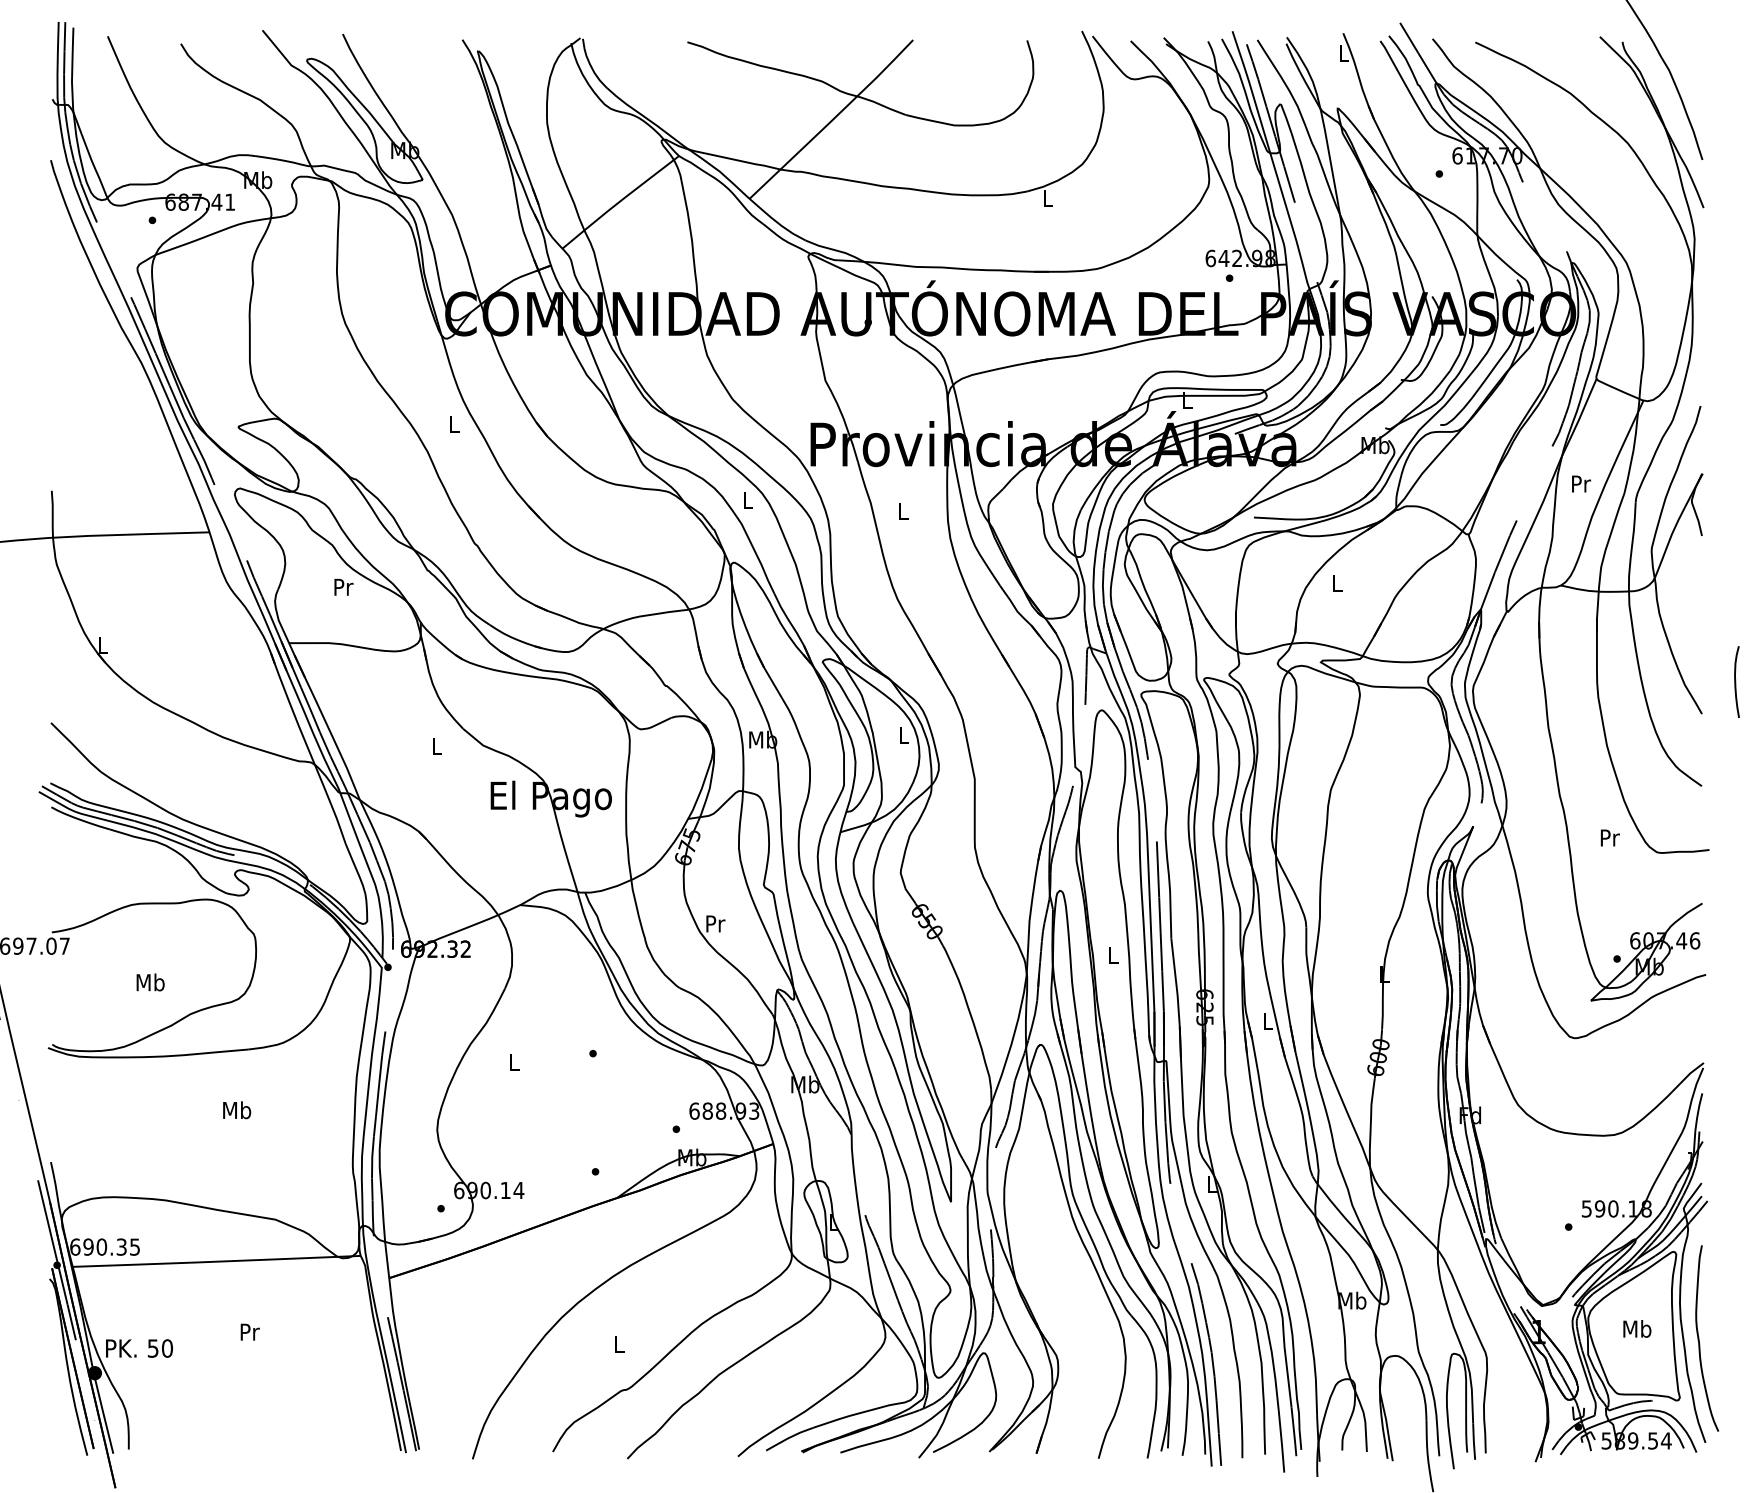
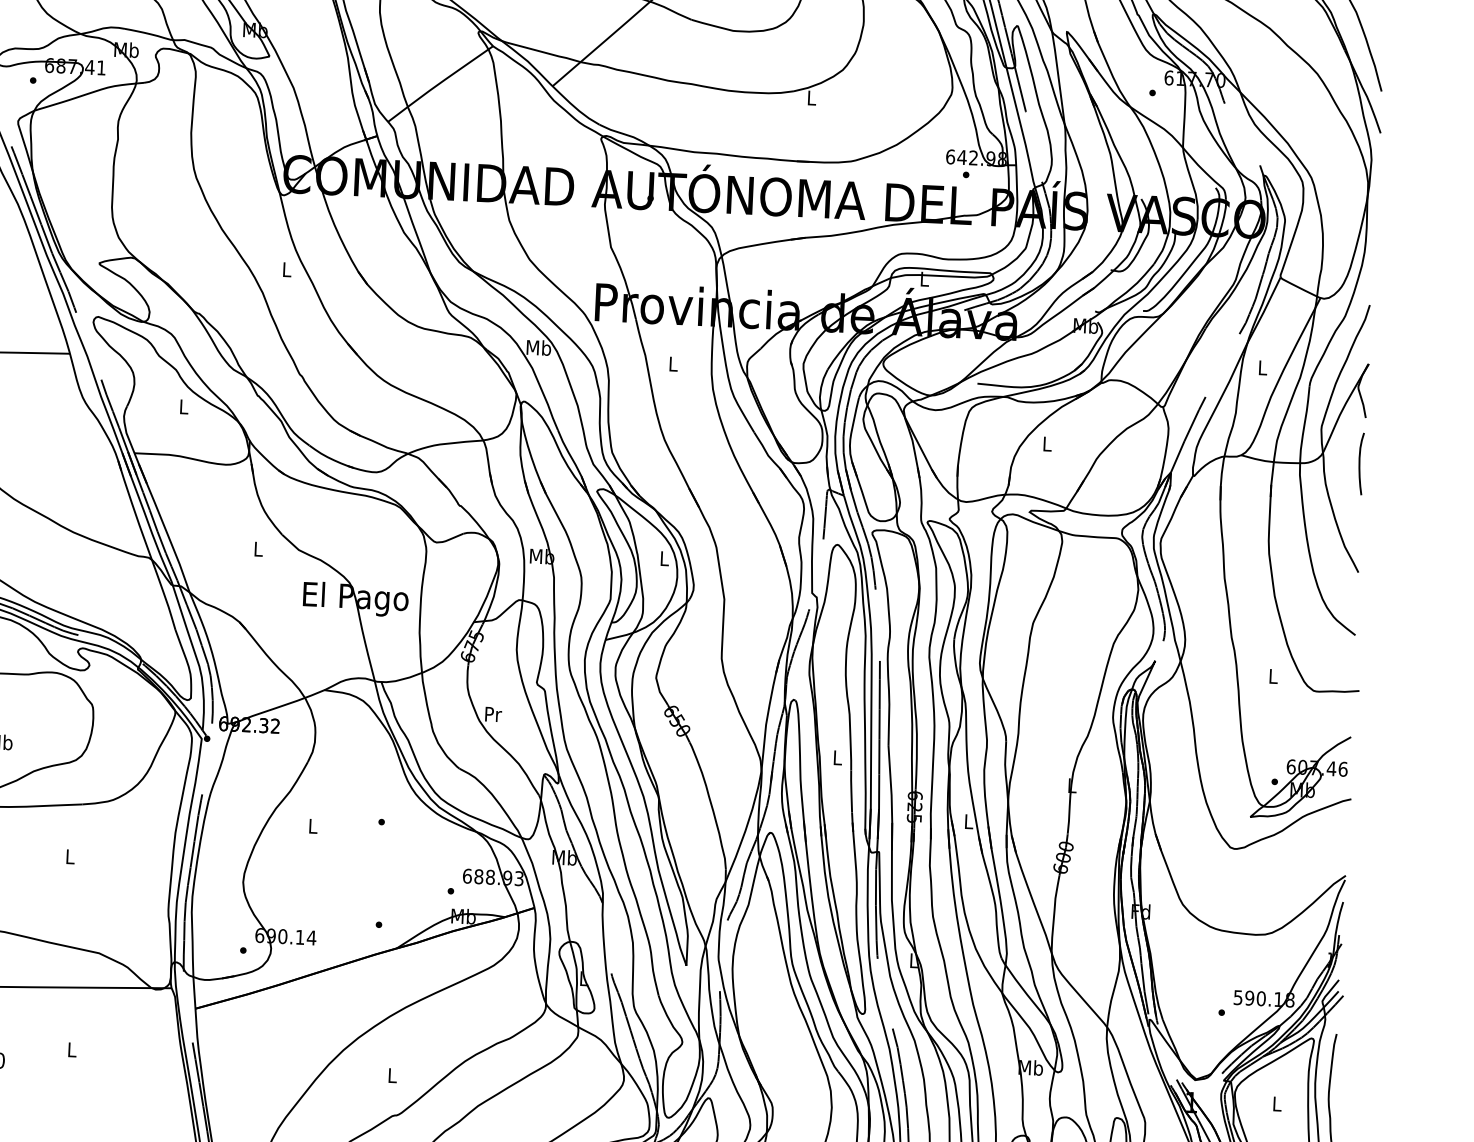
text: (1581, 483) -> (1263, 367), Pr -> L
text: (748, 499) -> (539, 347), L -> Mb
text: (343, 586) -> (184, 406), Pr -> L
curve: (1736, 681) -> (1360, 463), moved
text: (1609, 837) -> (1273, 676), Pr -> L
text: (237, 1110) -> (70, 856), Mb -> L
text: (1637, 1328) -> (1277, 1103), Mb -> L
text: (249, 1331) -> (71, 1049), Pr -> L

